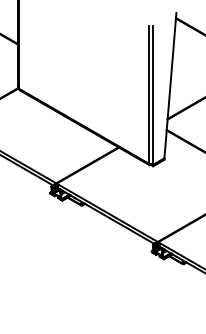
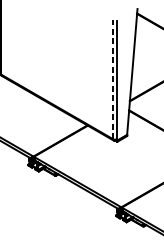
line: (148, 94) -> (113, 79), solid -> dashed

